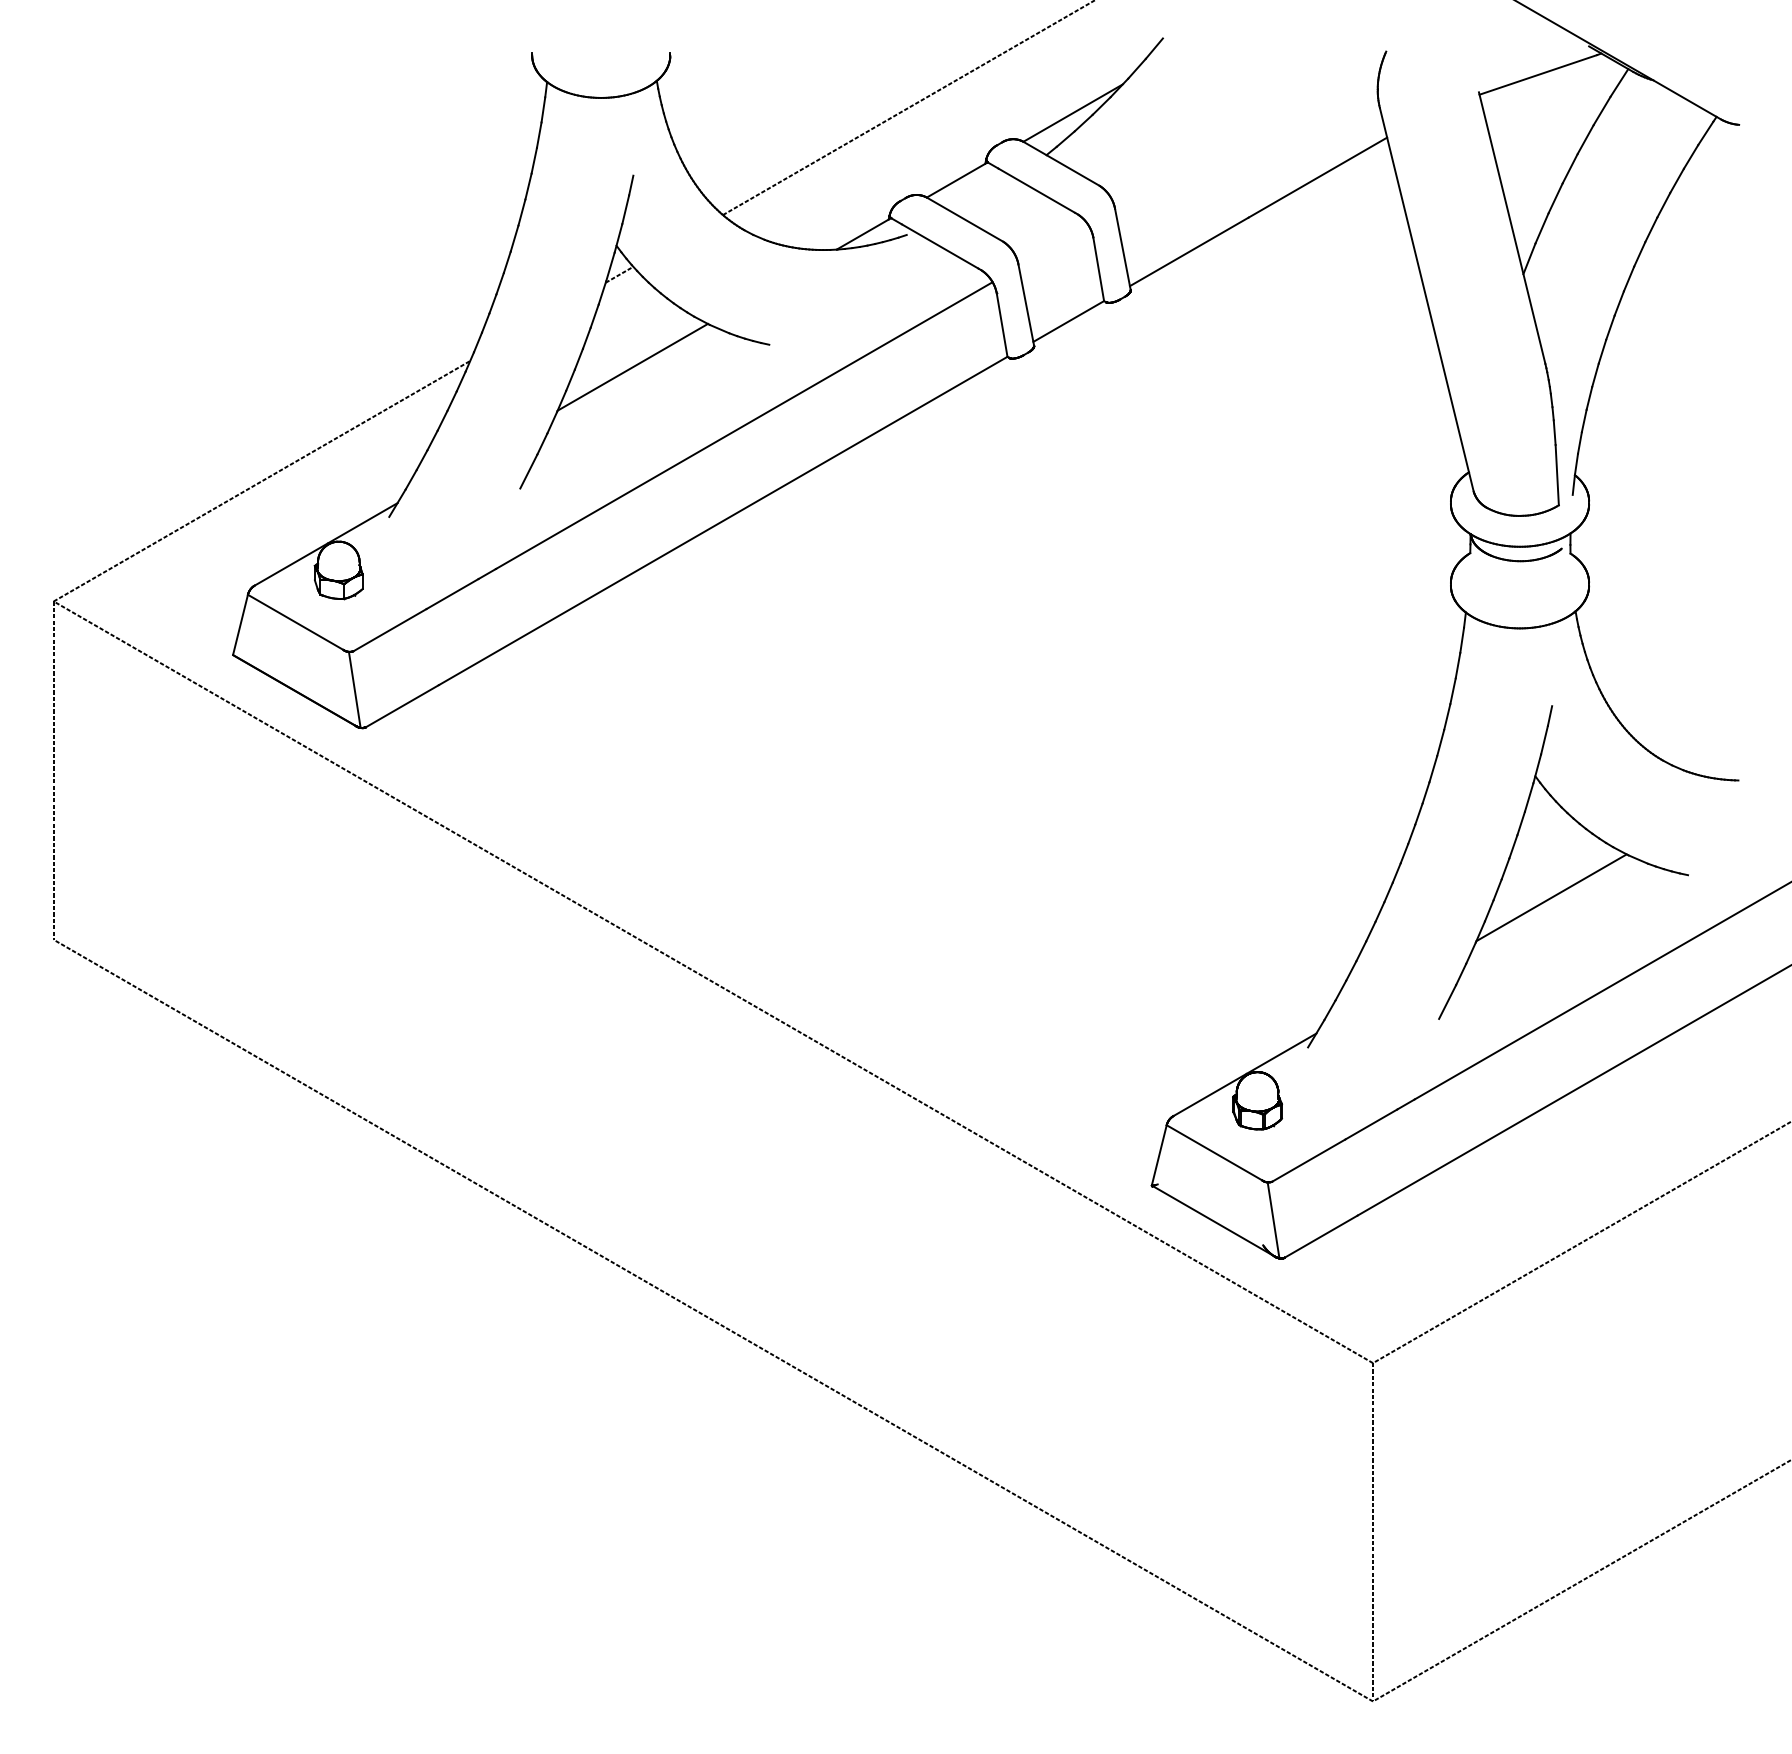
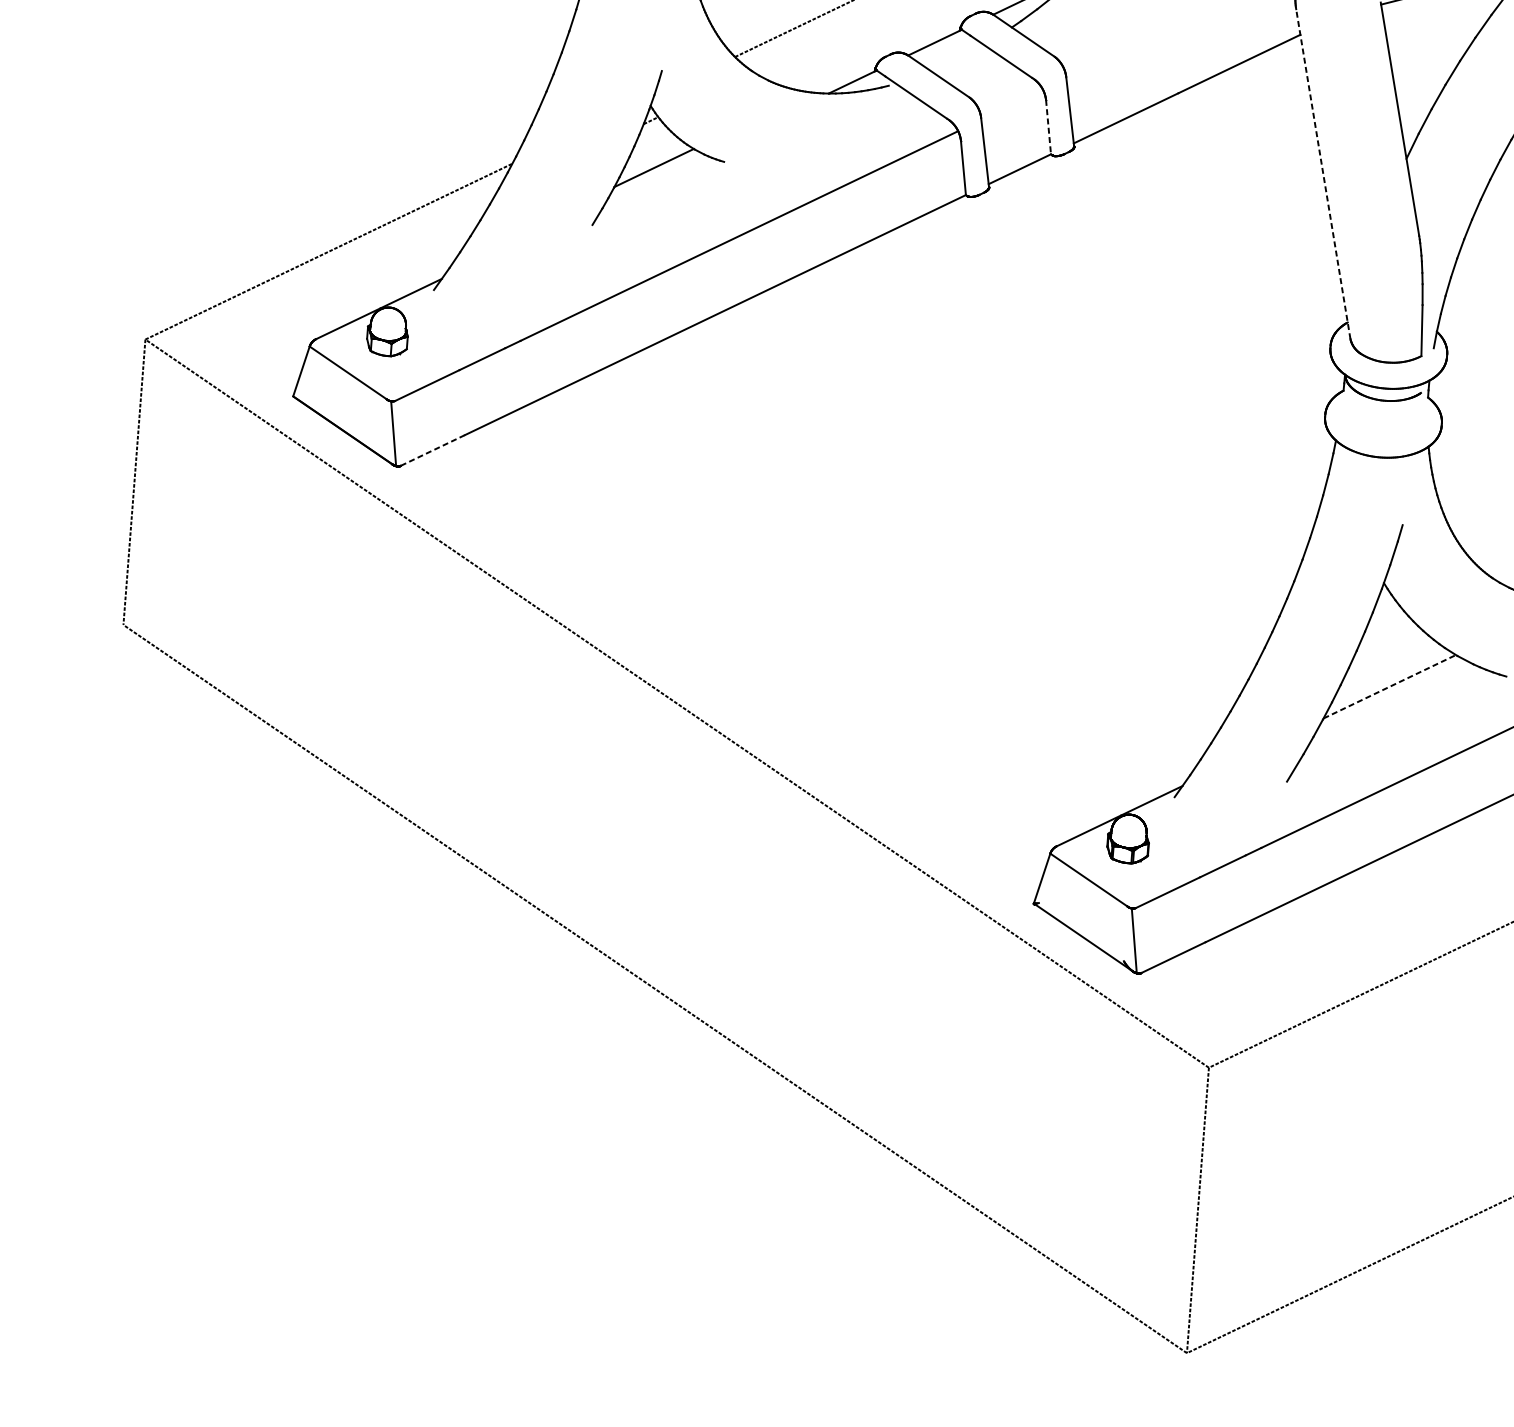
line: (1098, 269) -> (1048, 127), solid -> dashed
line: (1426, 299) -> (1323, 173), solid -> dashed
part: (644, 331) -> (661, 150), size x0.6
line: (401, 706) -> (431, 450), solid -> dashed
line: (1551, 897) -> (1389, 686), solid -> dashed

